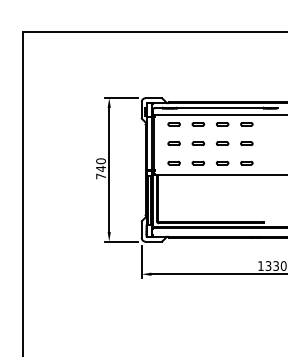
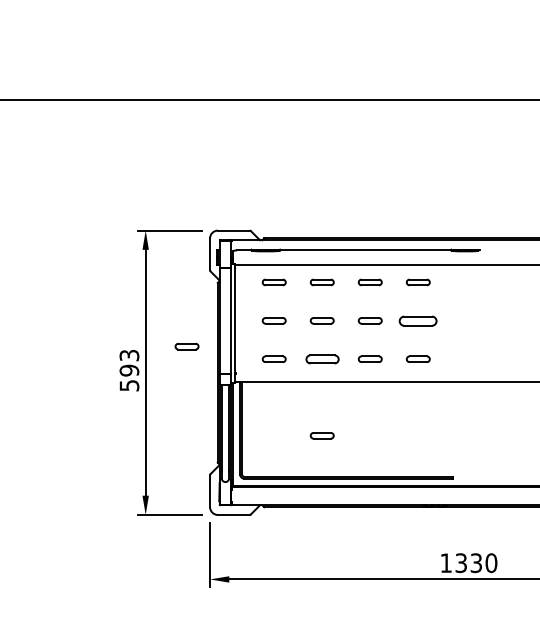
part: (246, 143) -> (417, 320), size x1.6
part: (129, 156) -> (185, 346), added
part: (197, 162) -> (320, 357), size x1.4
text: (100, 168) -> (128, 369), 740 -> 593
part: (198, 201) -> (322, 435), added

